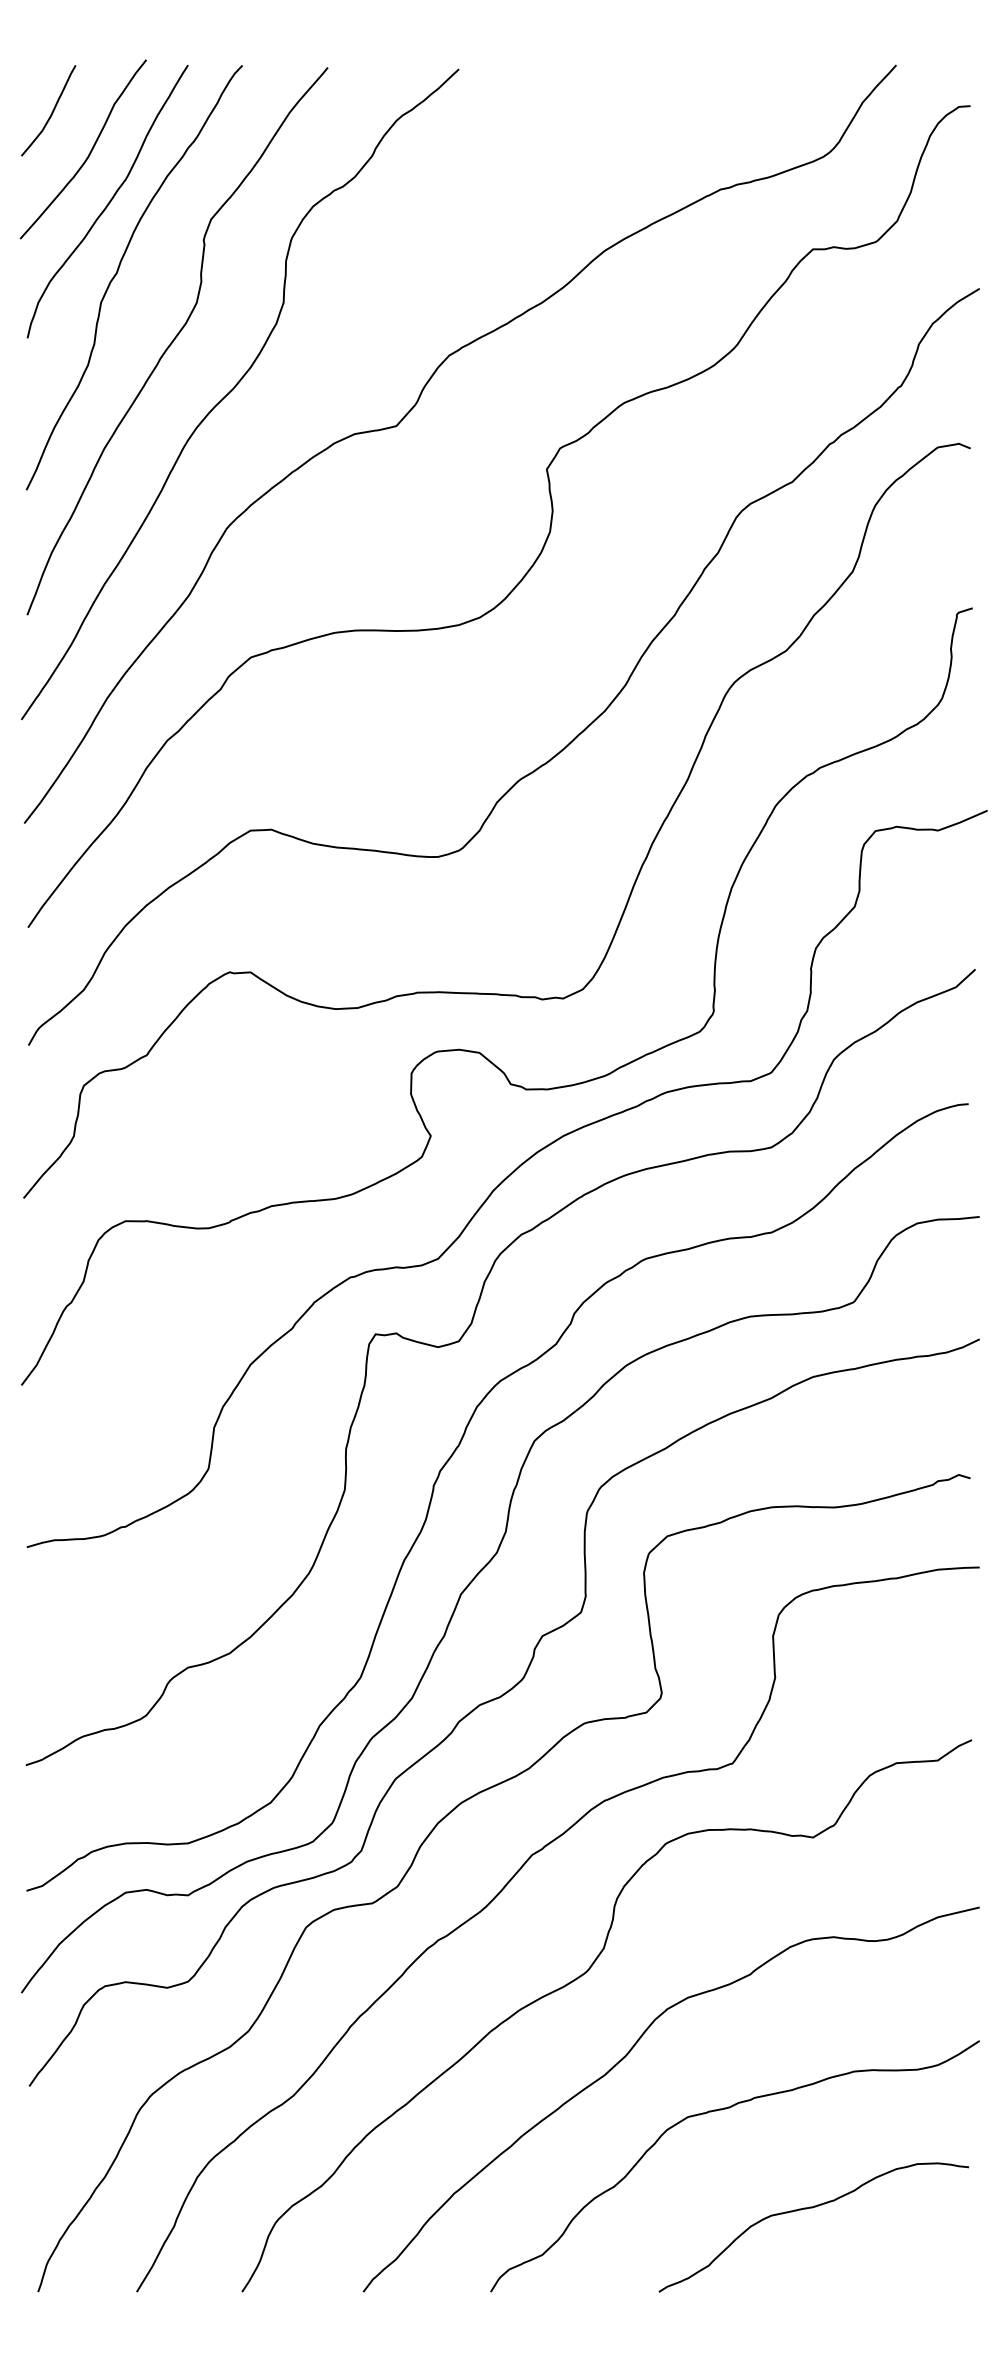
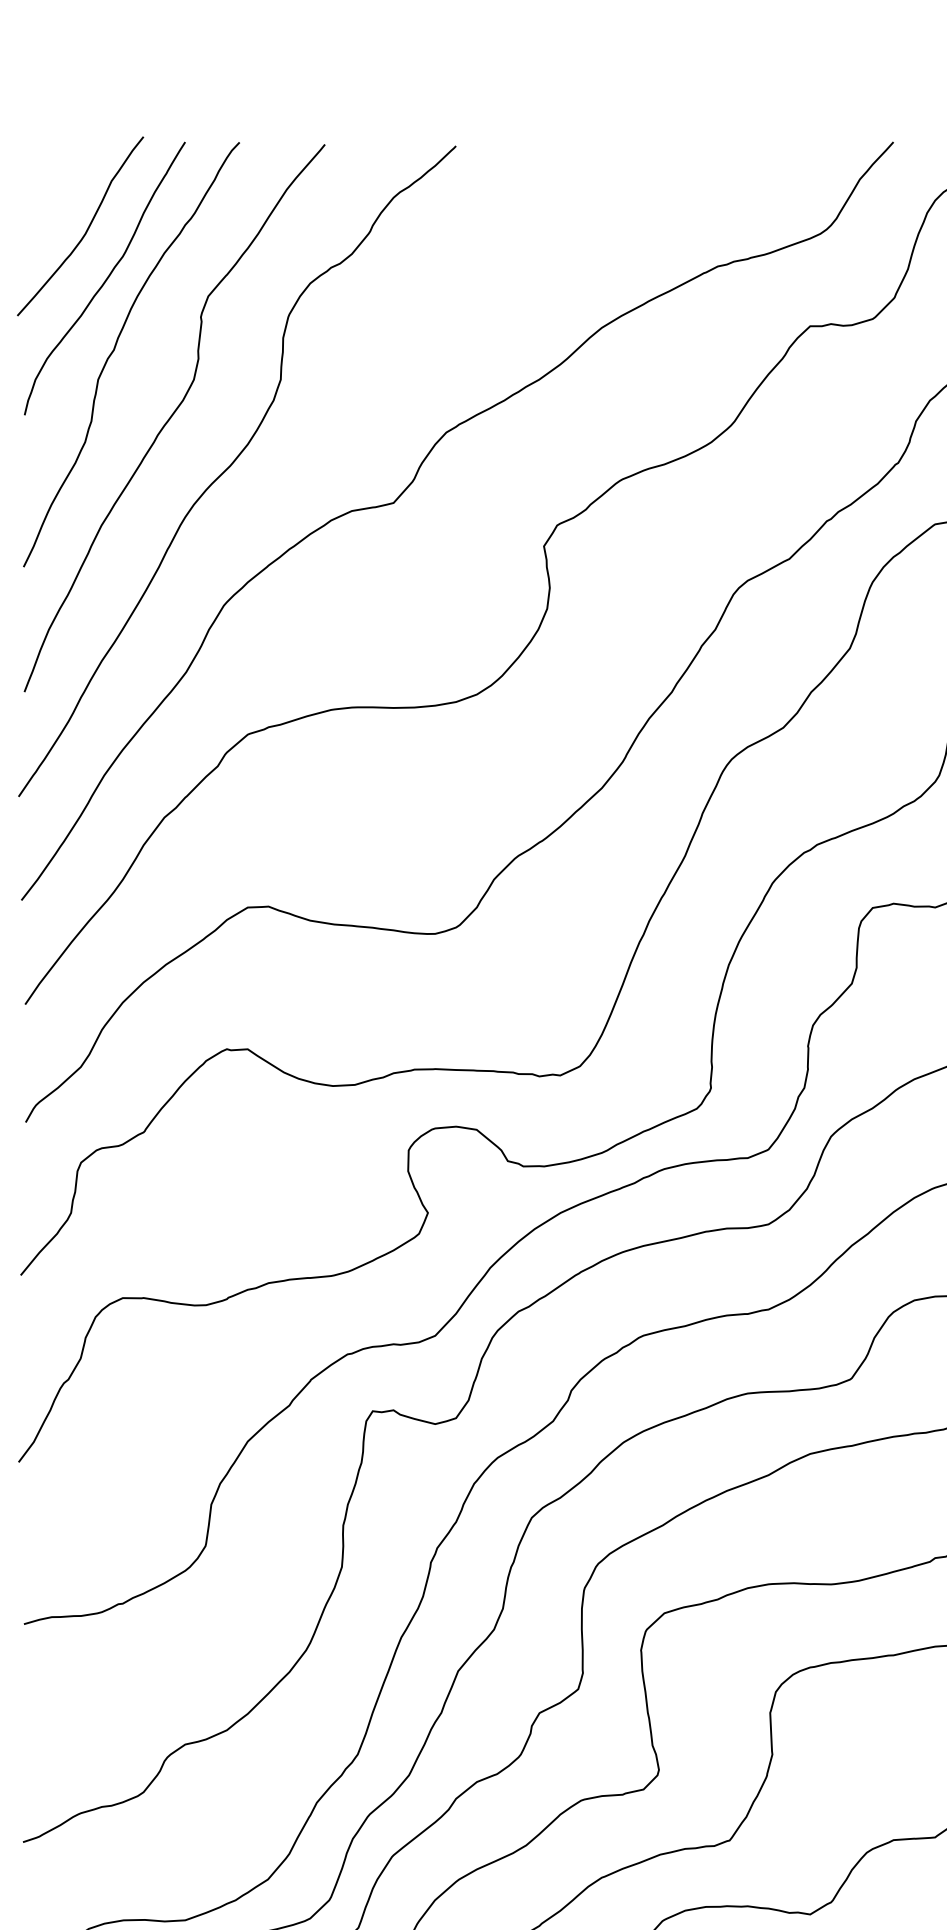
curve: (51, 112) -> (48, 189), removed

